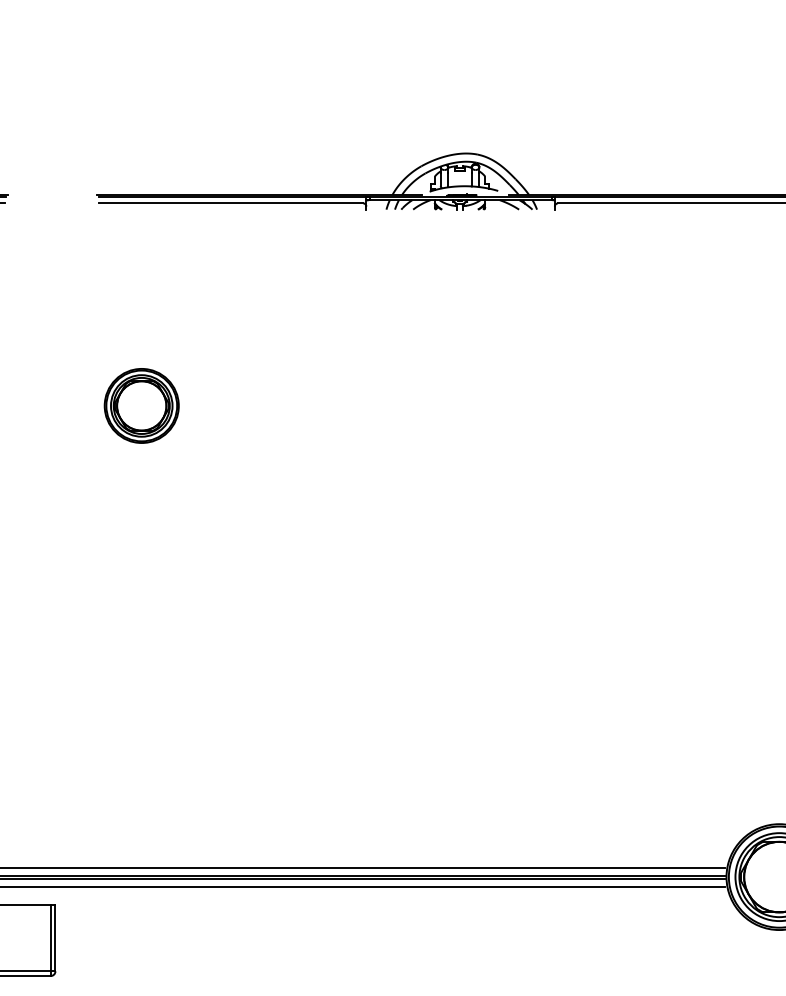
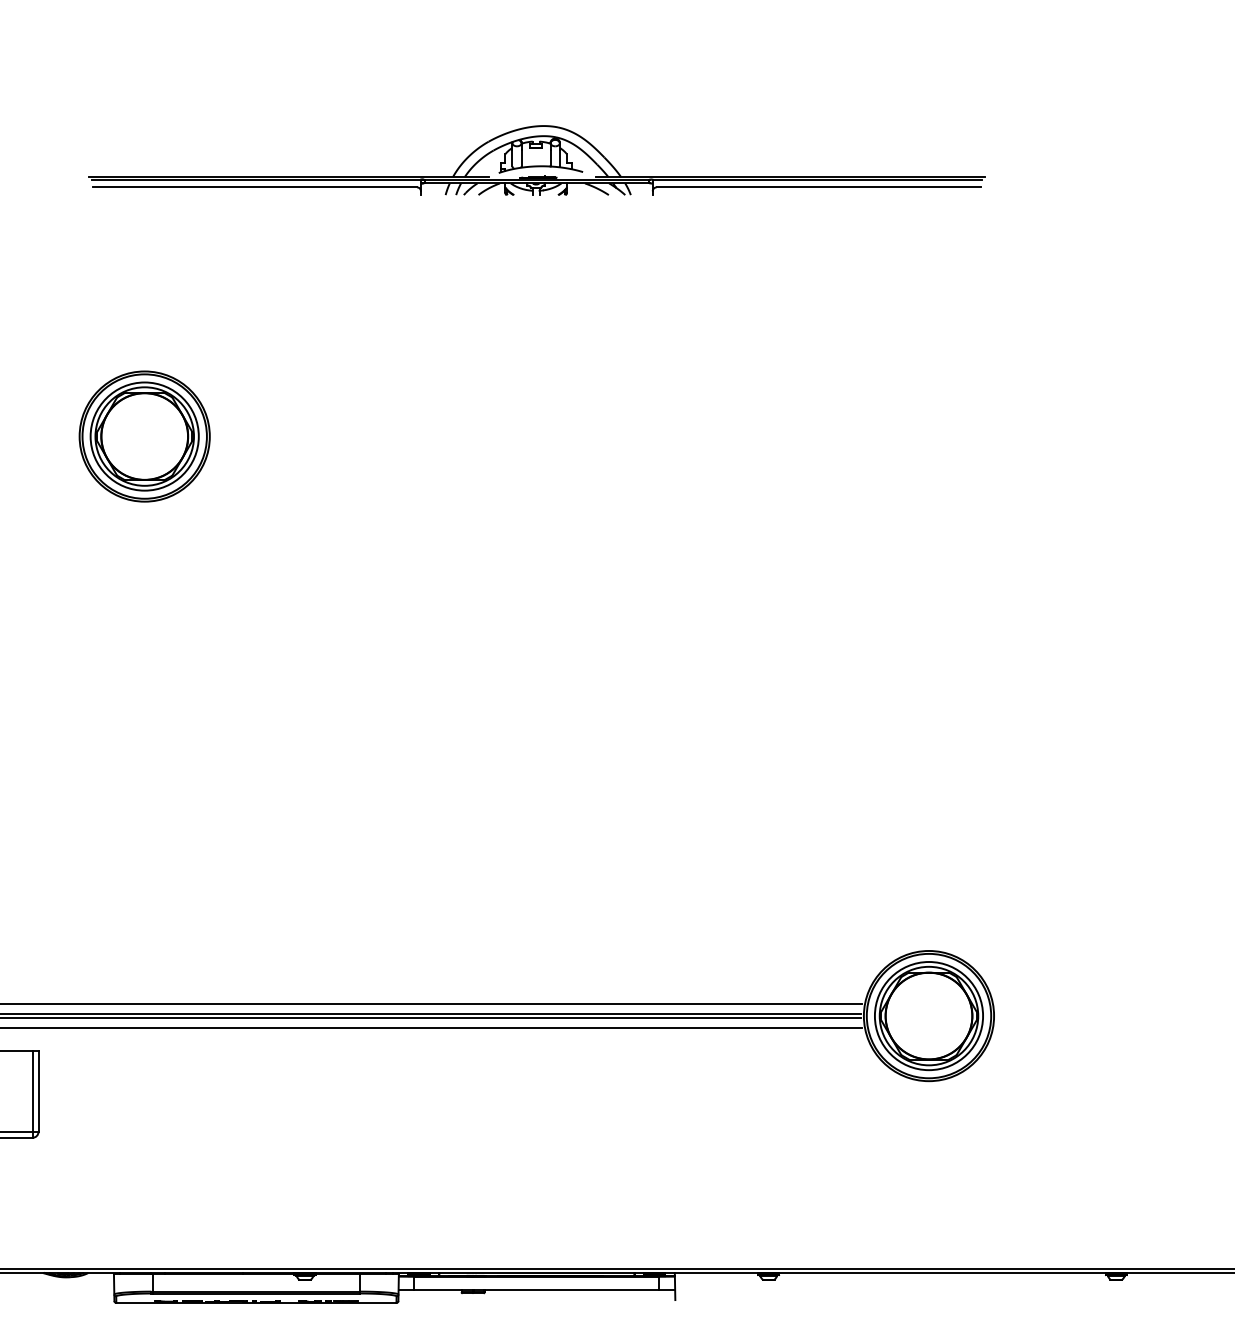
part: (141, 405) -> (144, 436), size x1.43

